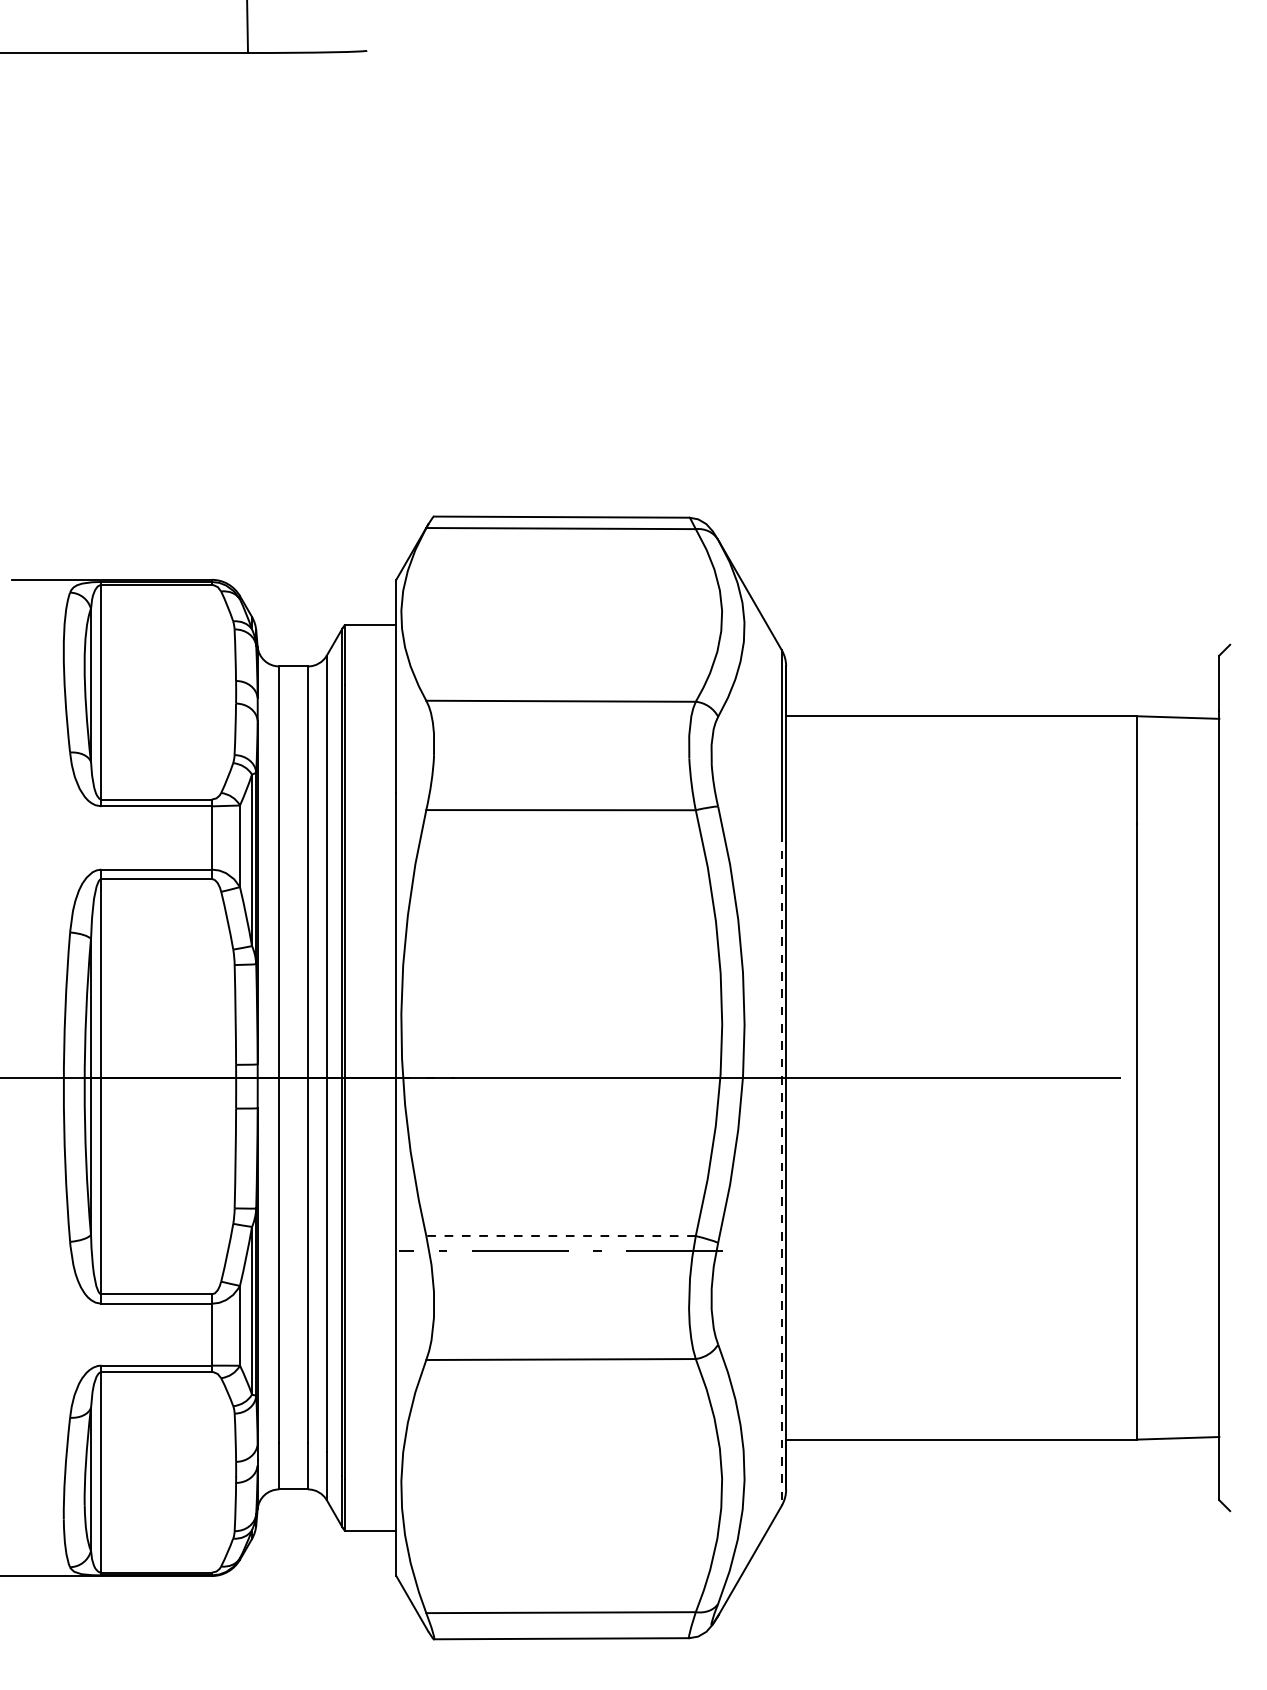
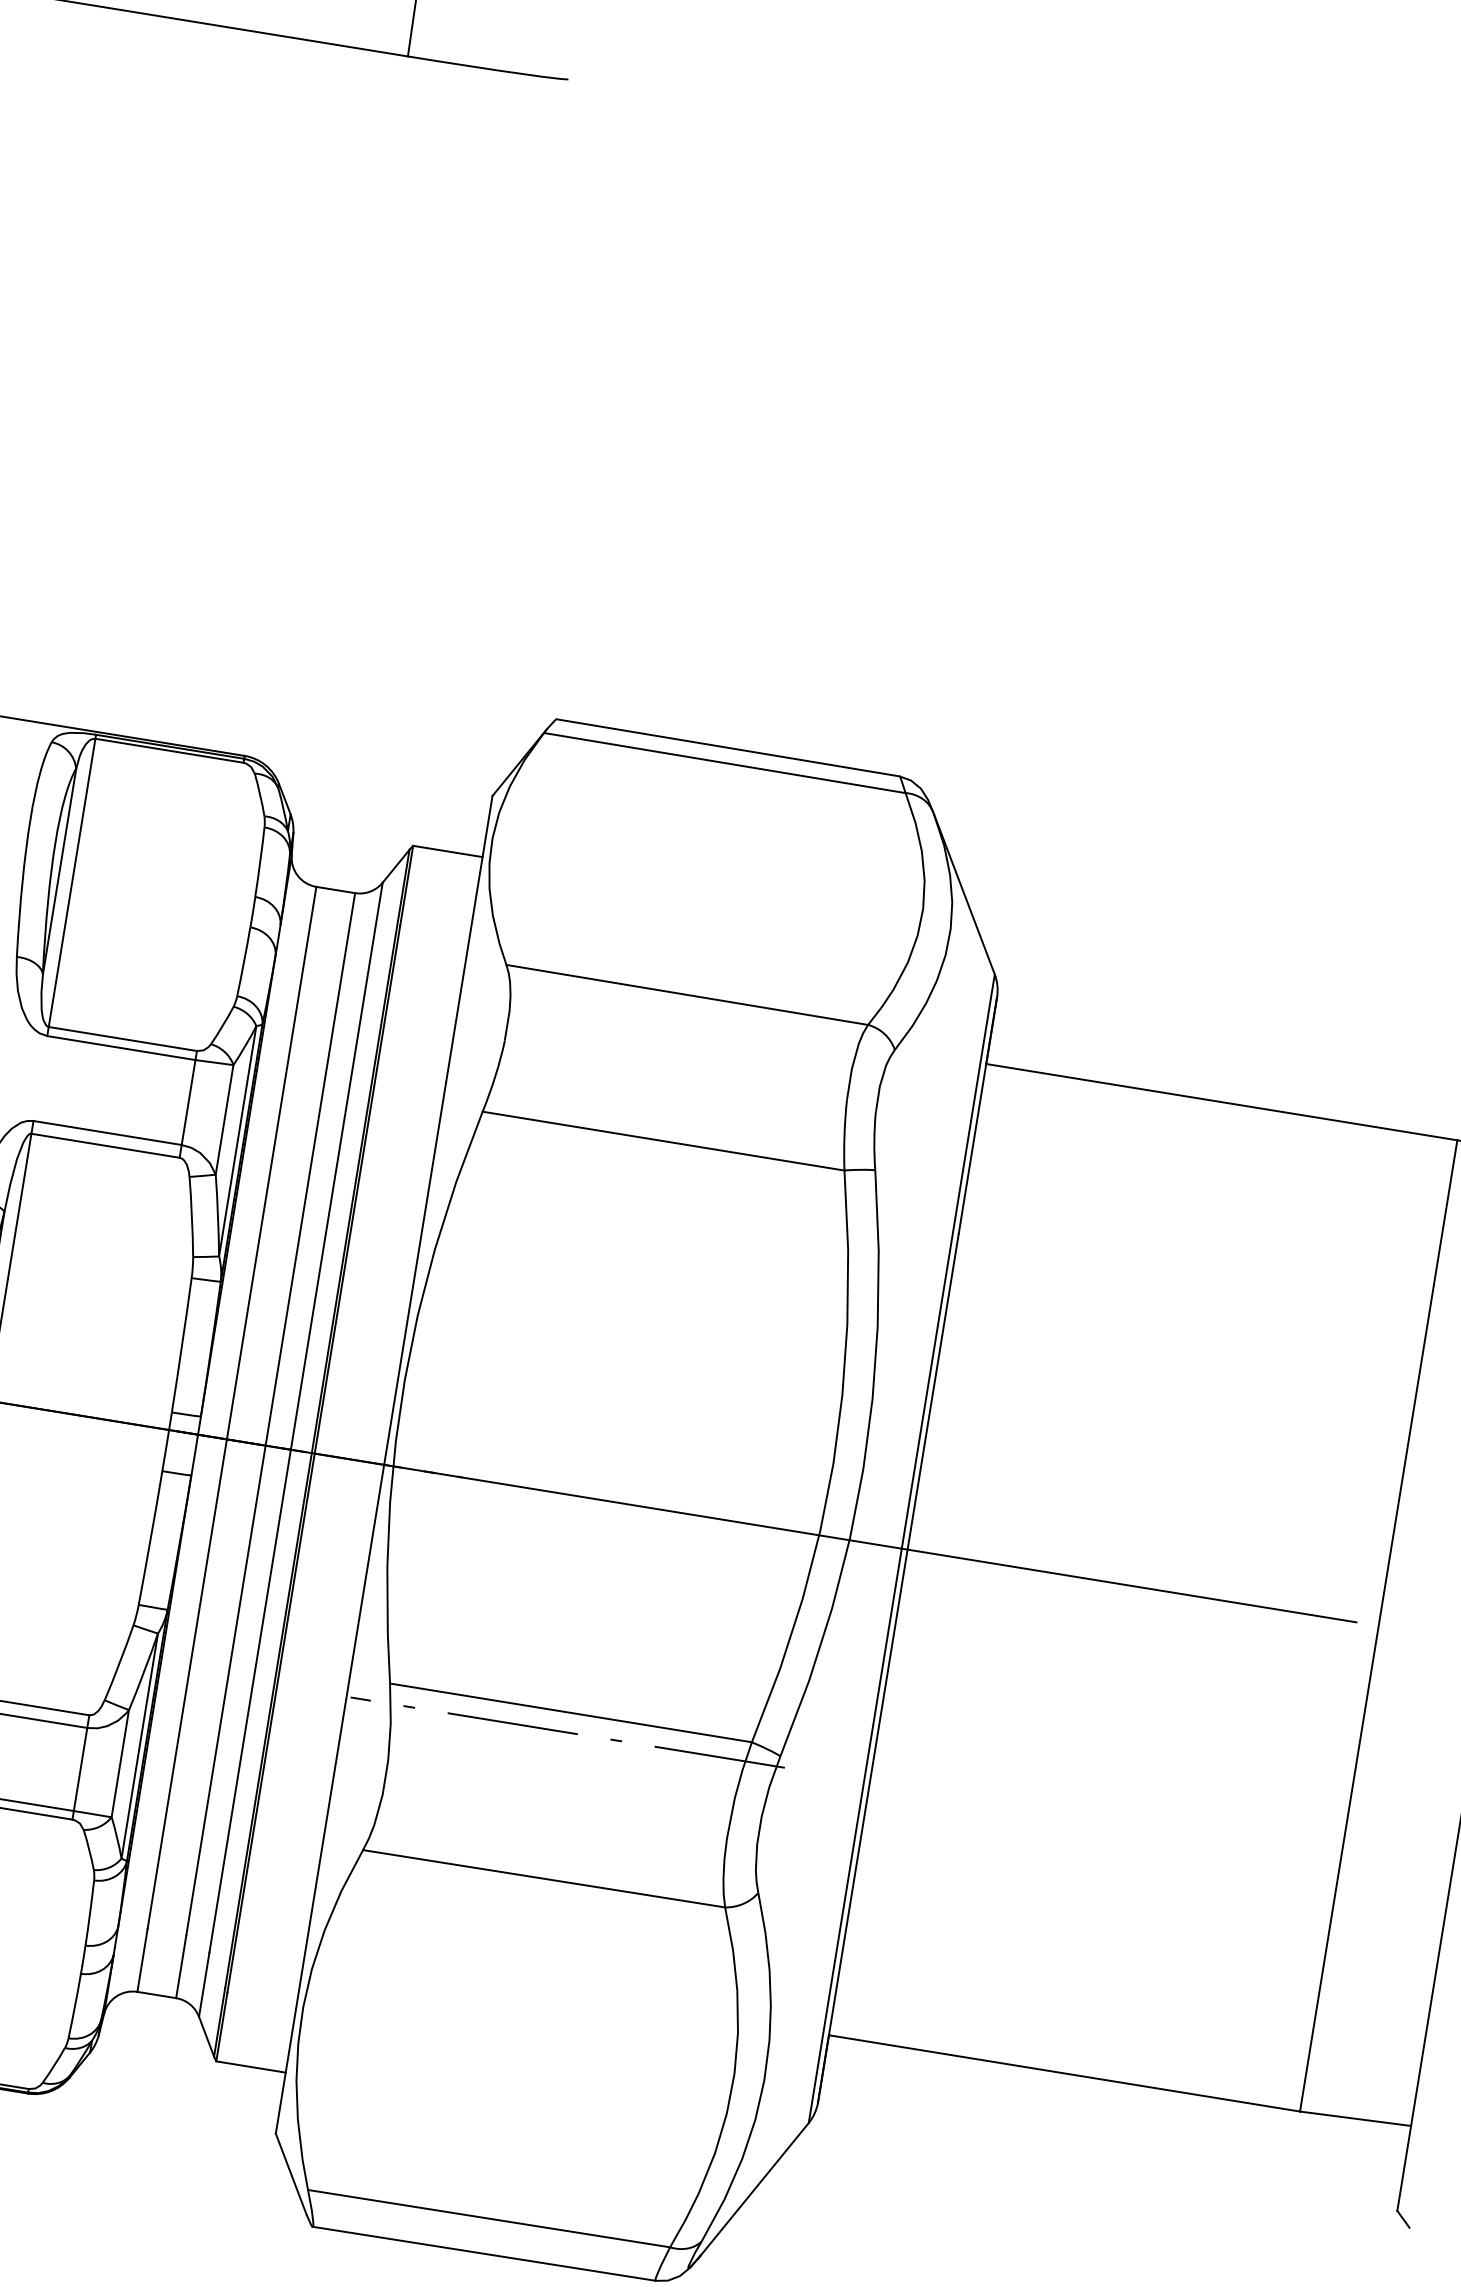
line: (781, 1170) -> (881, 1672), dashed -> solid
line: (561, 1235) -> (571, 1712), dashed -> solid

